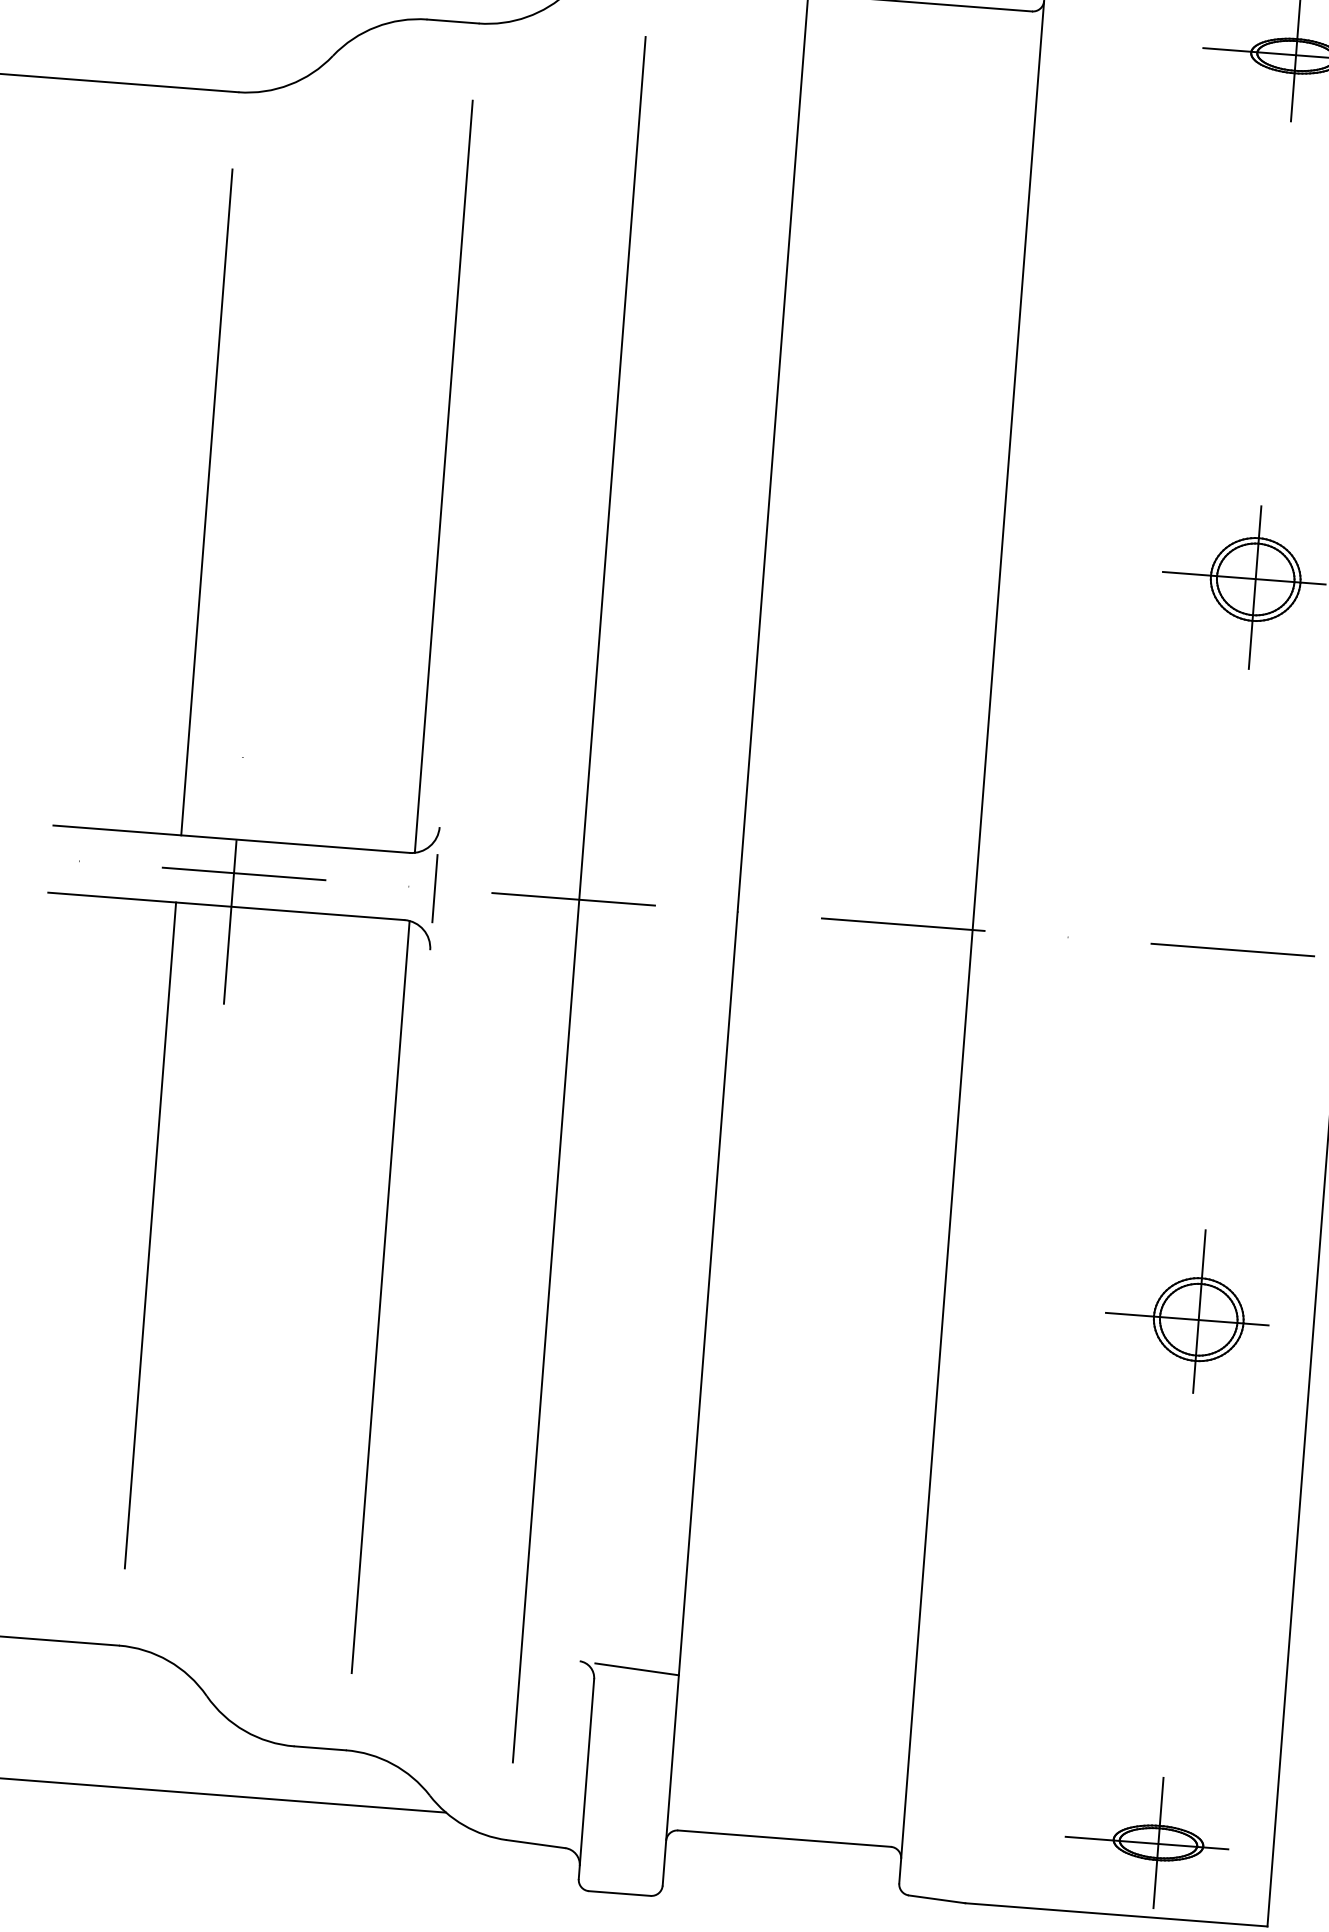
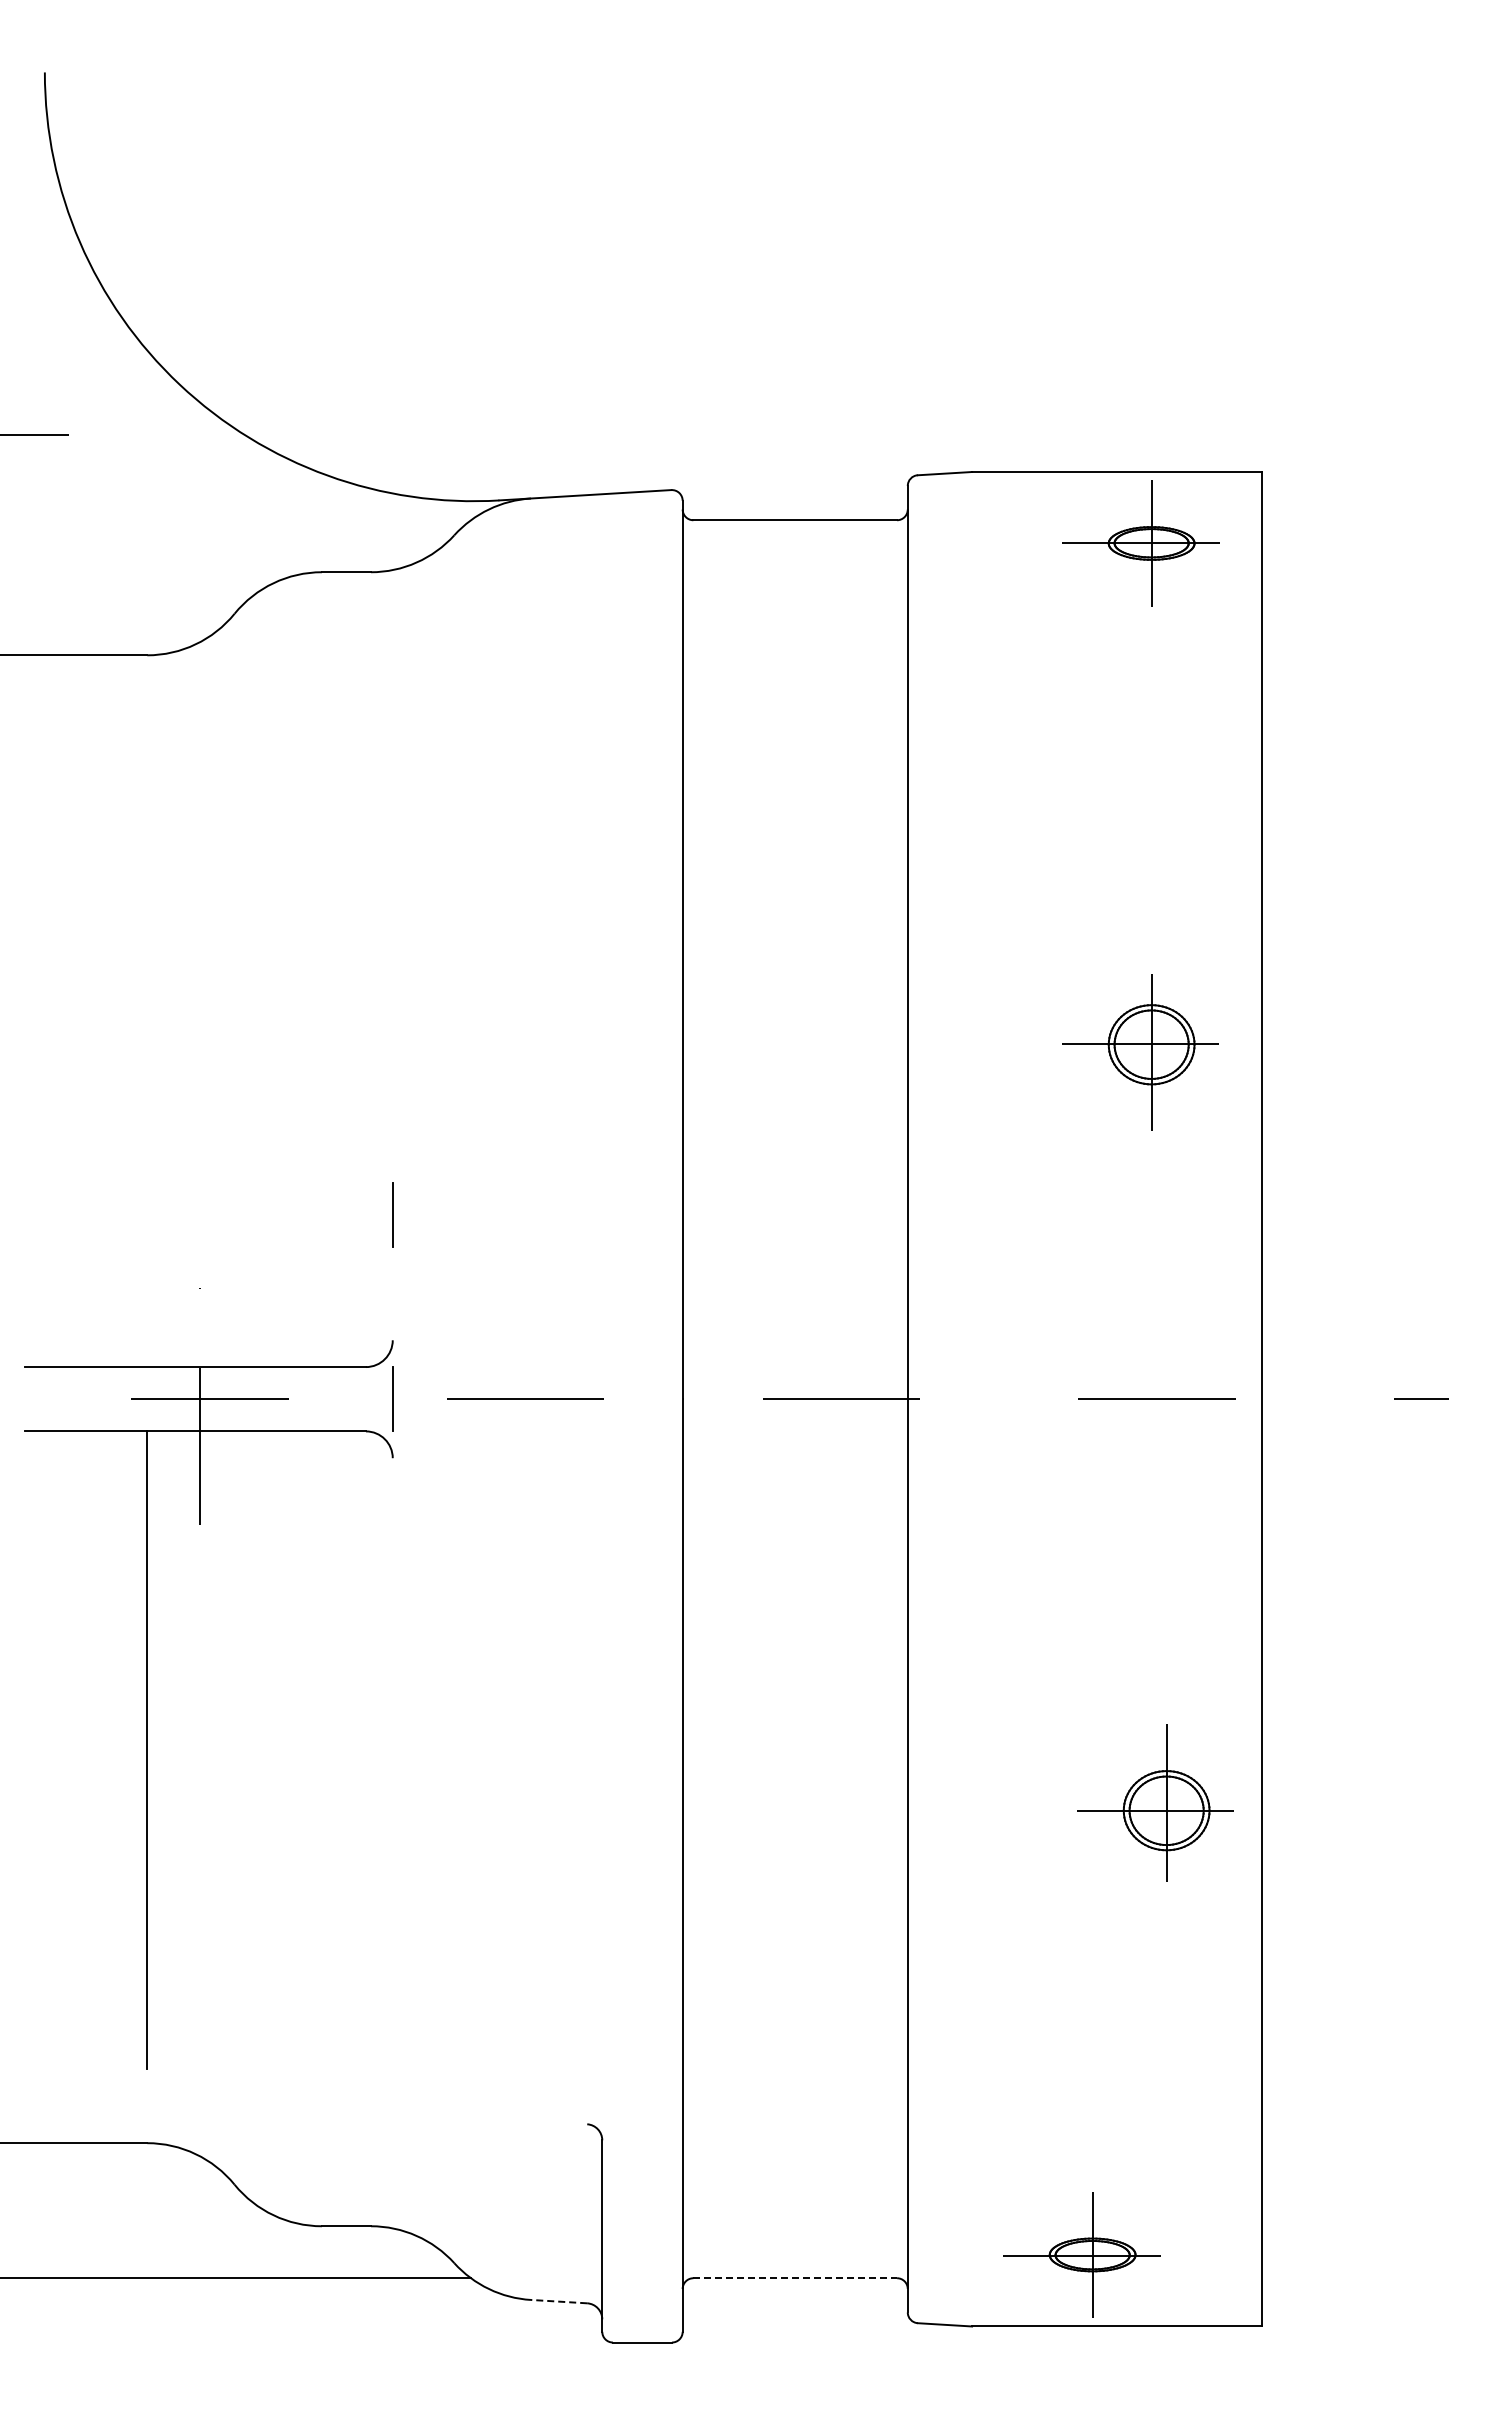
line: (444, 476) -> (371, 1006), removed
line: (207, 502) -> (147, 1048), removed
line: (449, 695) -> (392, 1214), added
line: (579, 899) -> (531, 1398), removed
line: (381, 1296) -> (371, 1791), removed
part: (1187, 1310) -> (1155, 1802), moved
line: (637, 1669) -> (642, 2127), removed
line: (784, 1838) -> (795, 2278), solid -> dashed
part: (1146, 1841) -> (1081, 2254), moved
line: (535, 1843) -> (558, 2301), solid -> dashed

